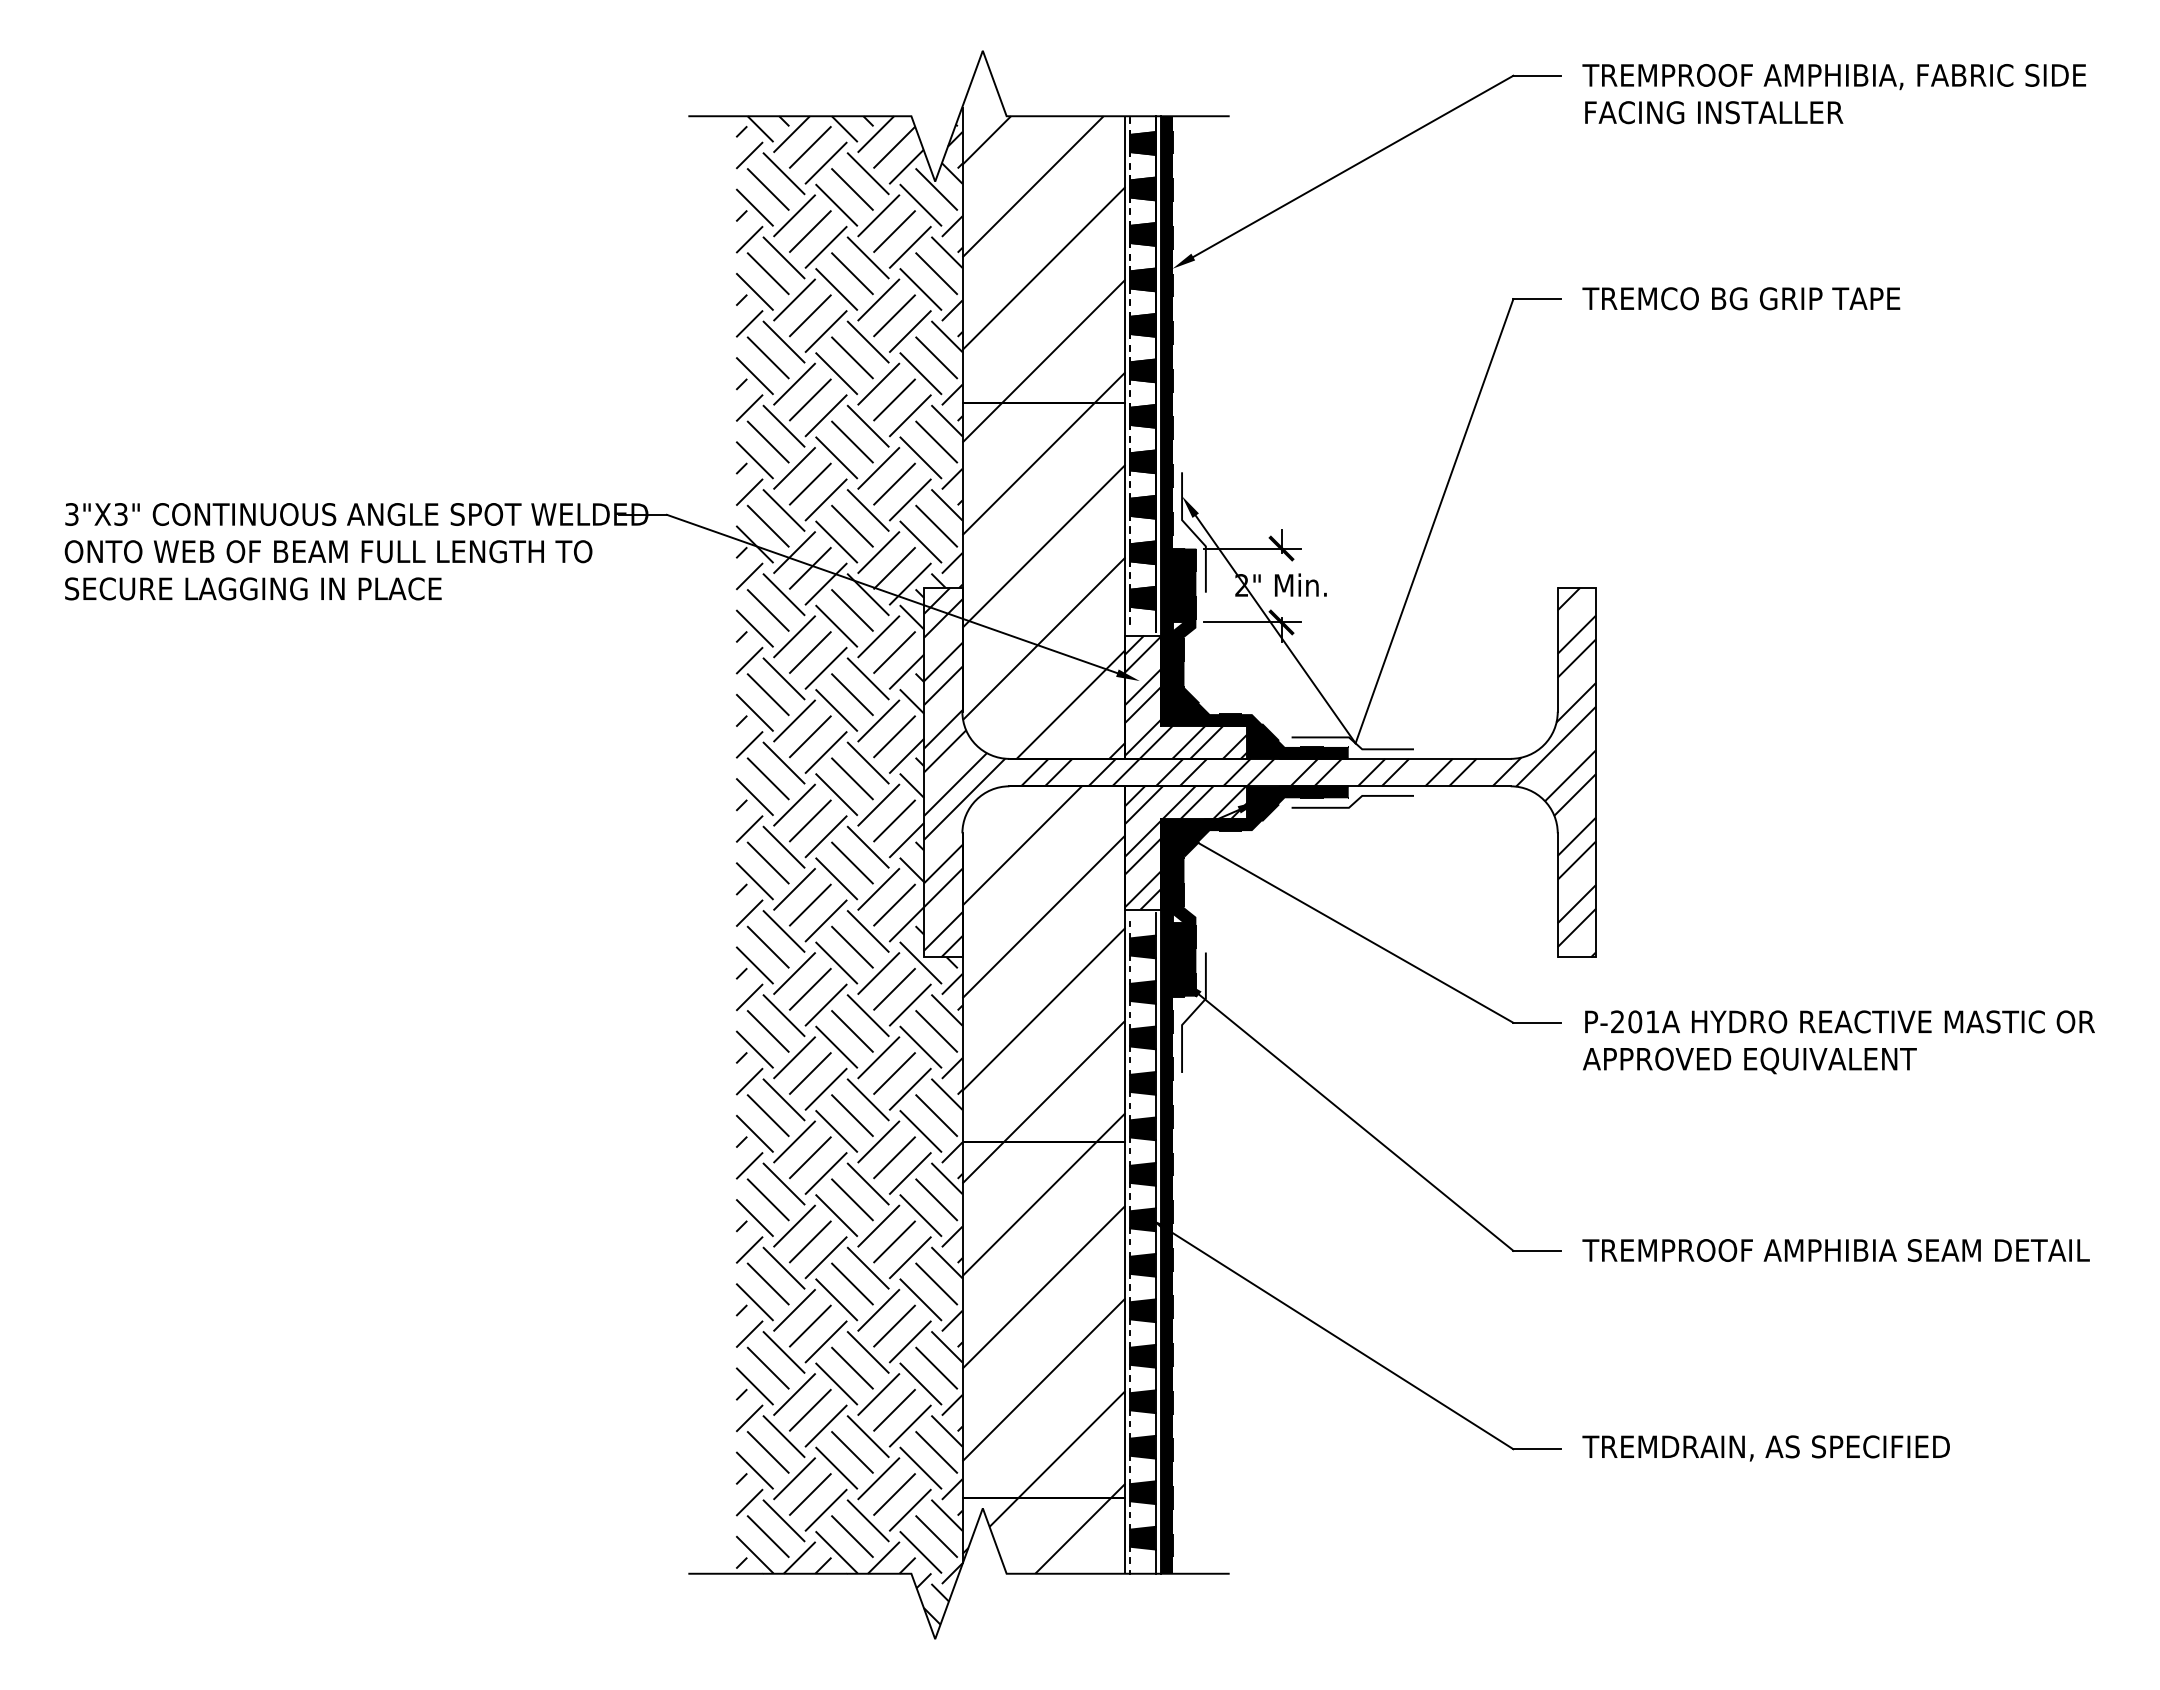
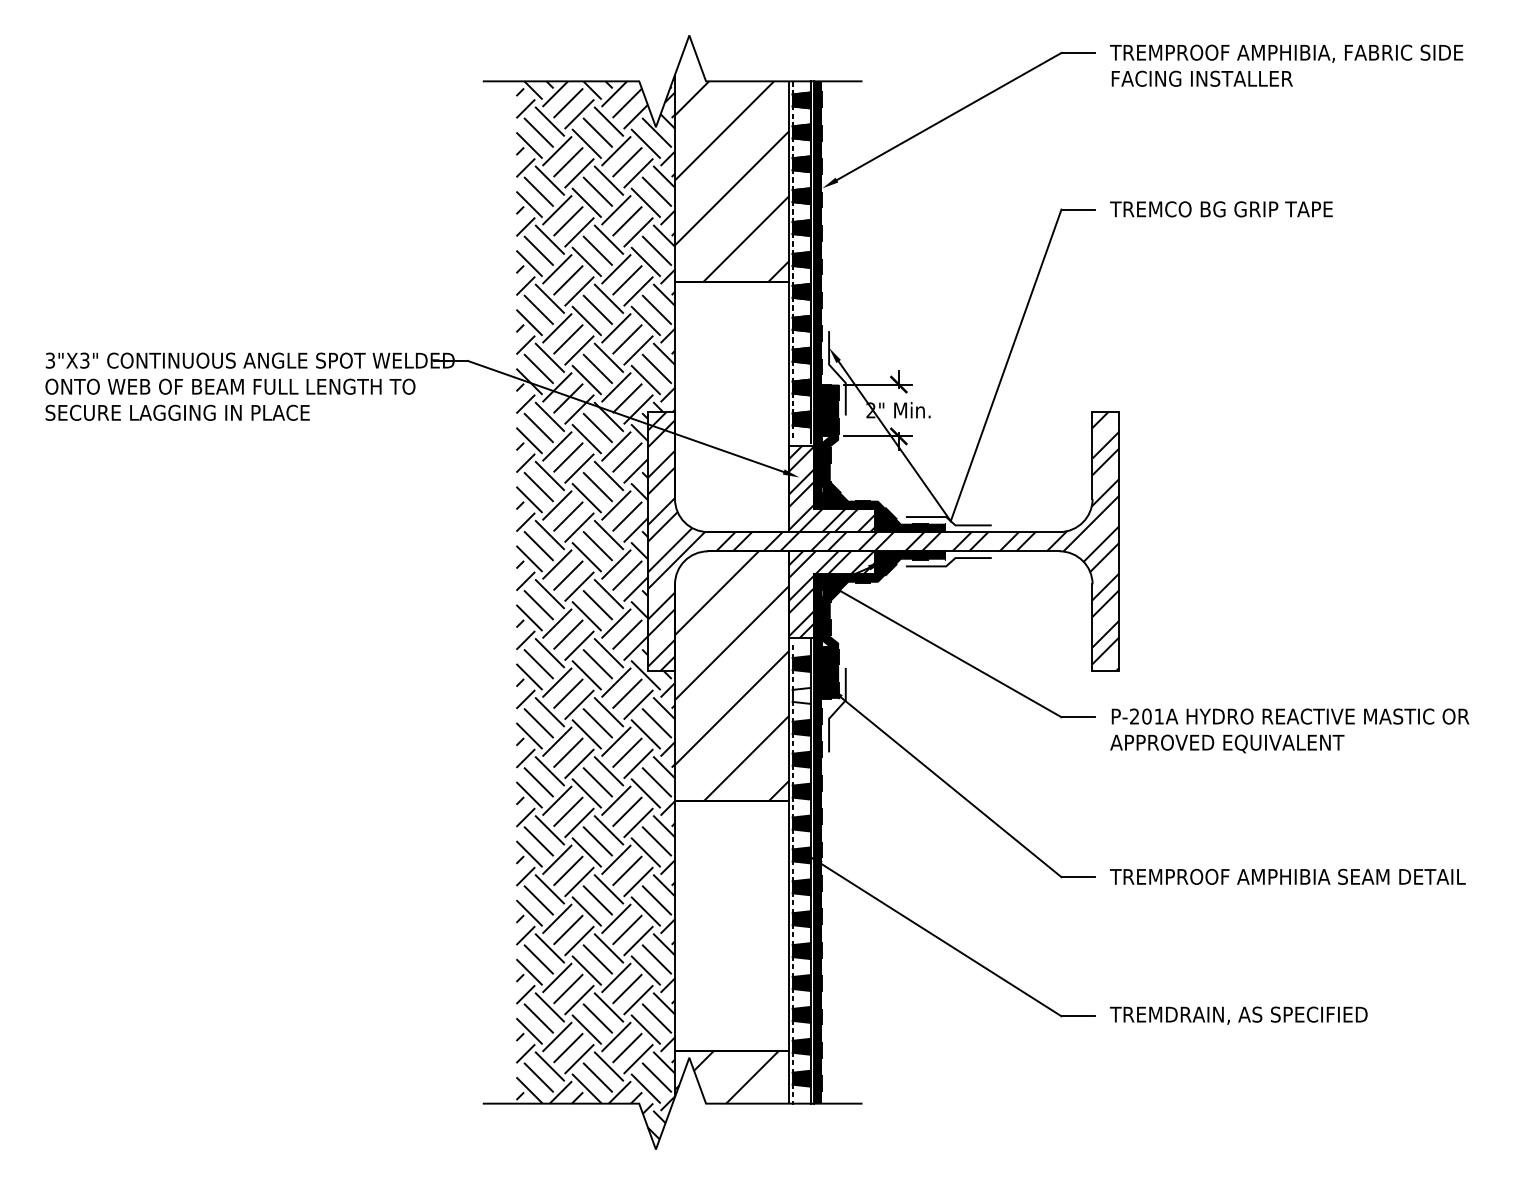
hatch: (1043, 580) -> (731, 406), removed
fill: (1142, 992) -> (801, 695), removed
hatch: (1043, 1320) -> (731, 926), removed

